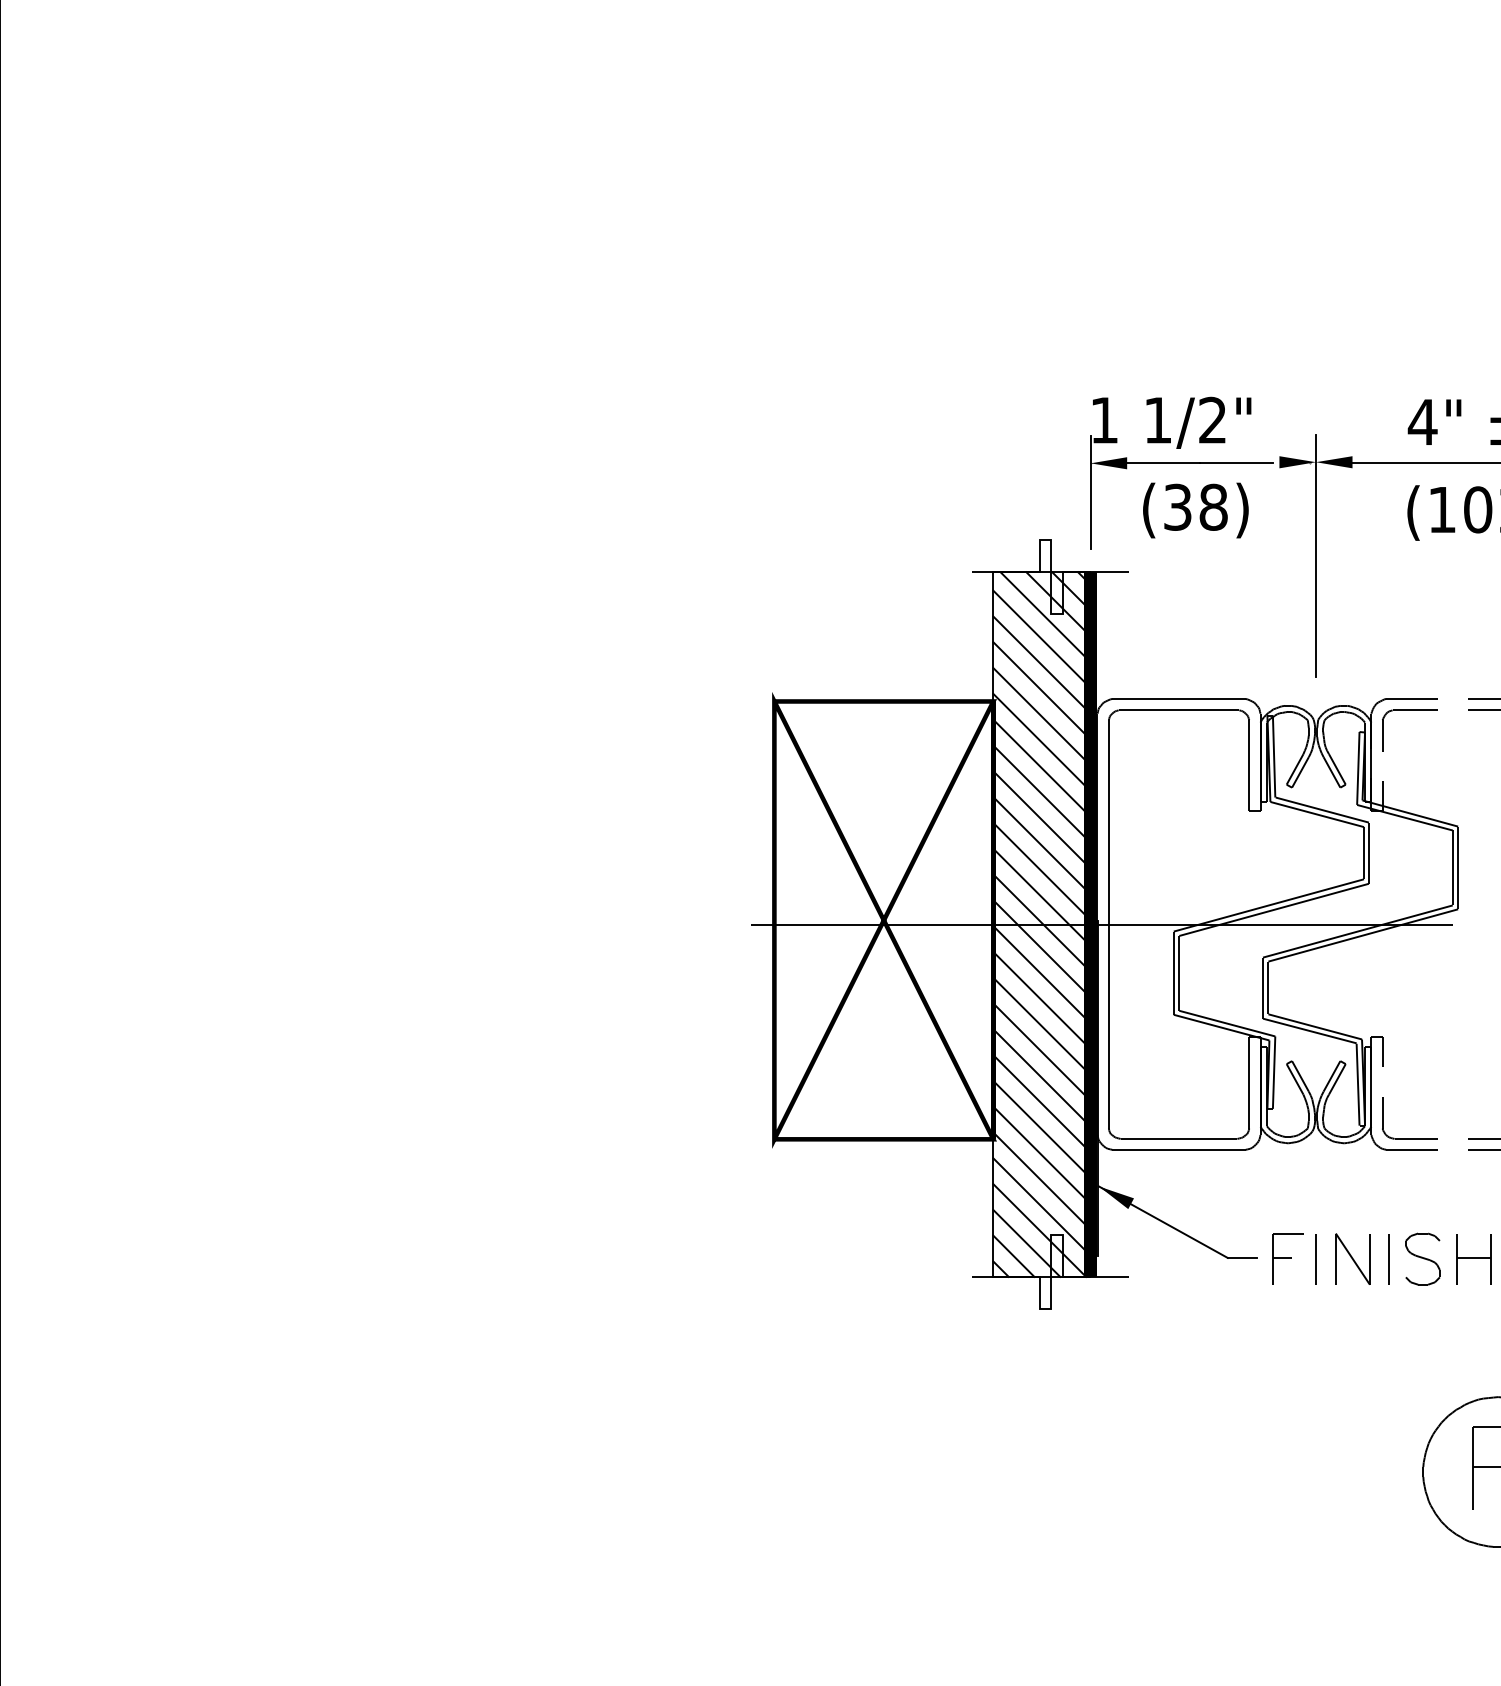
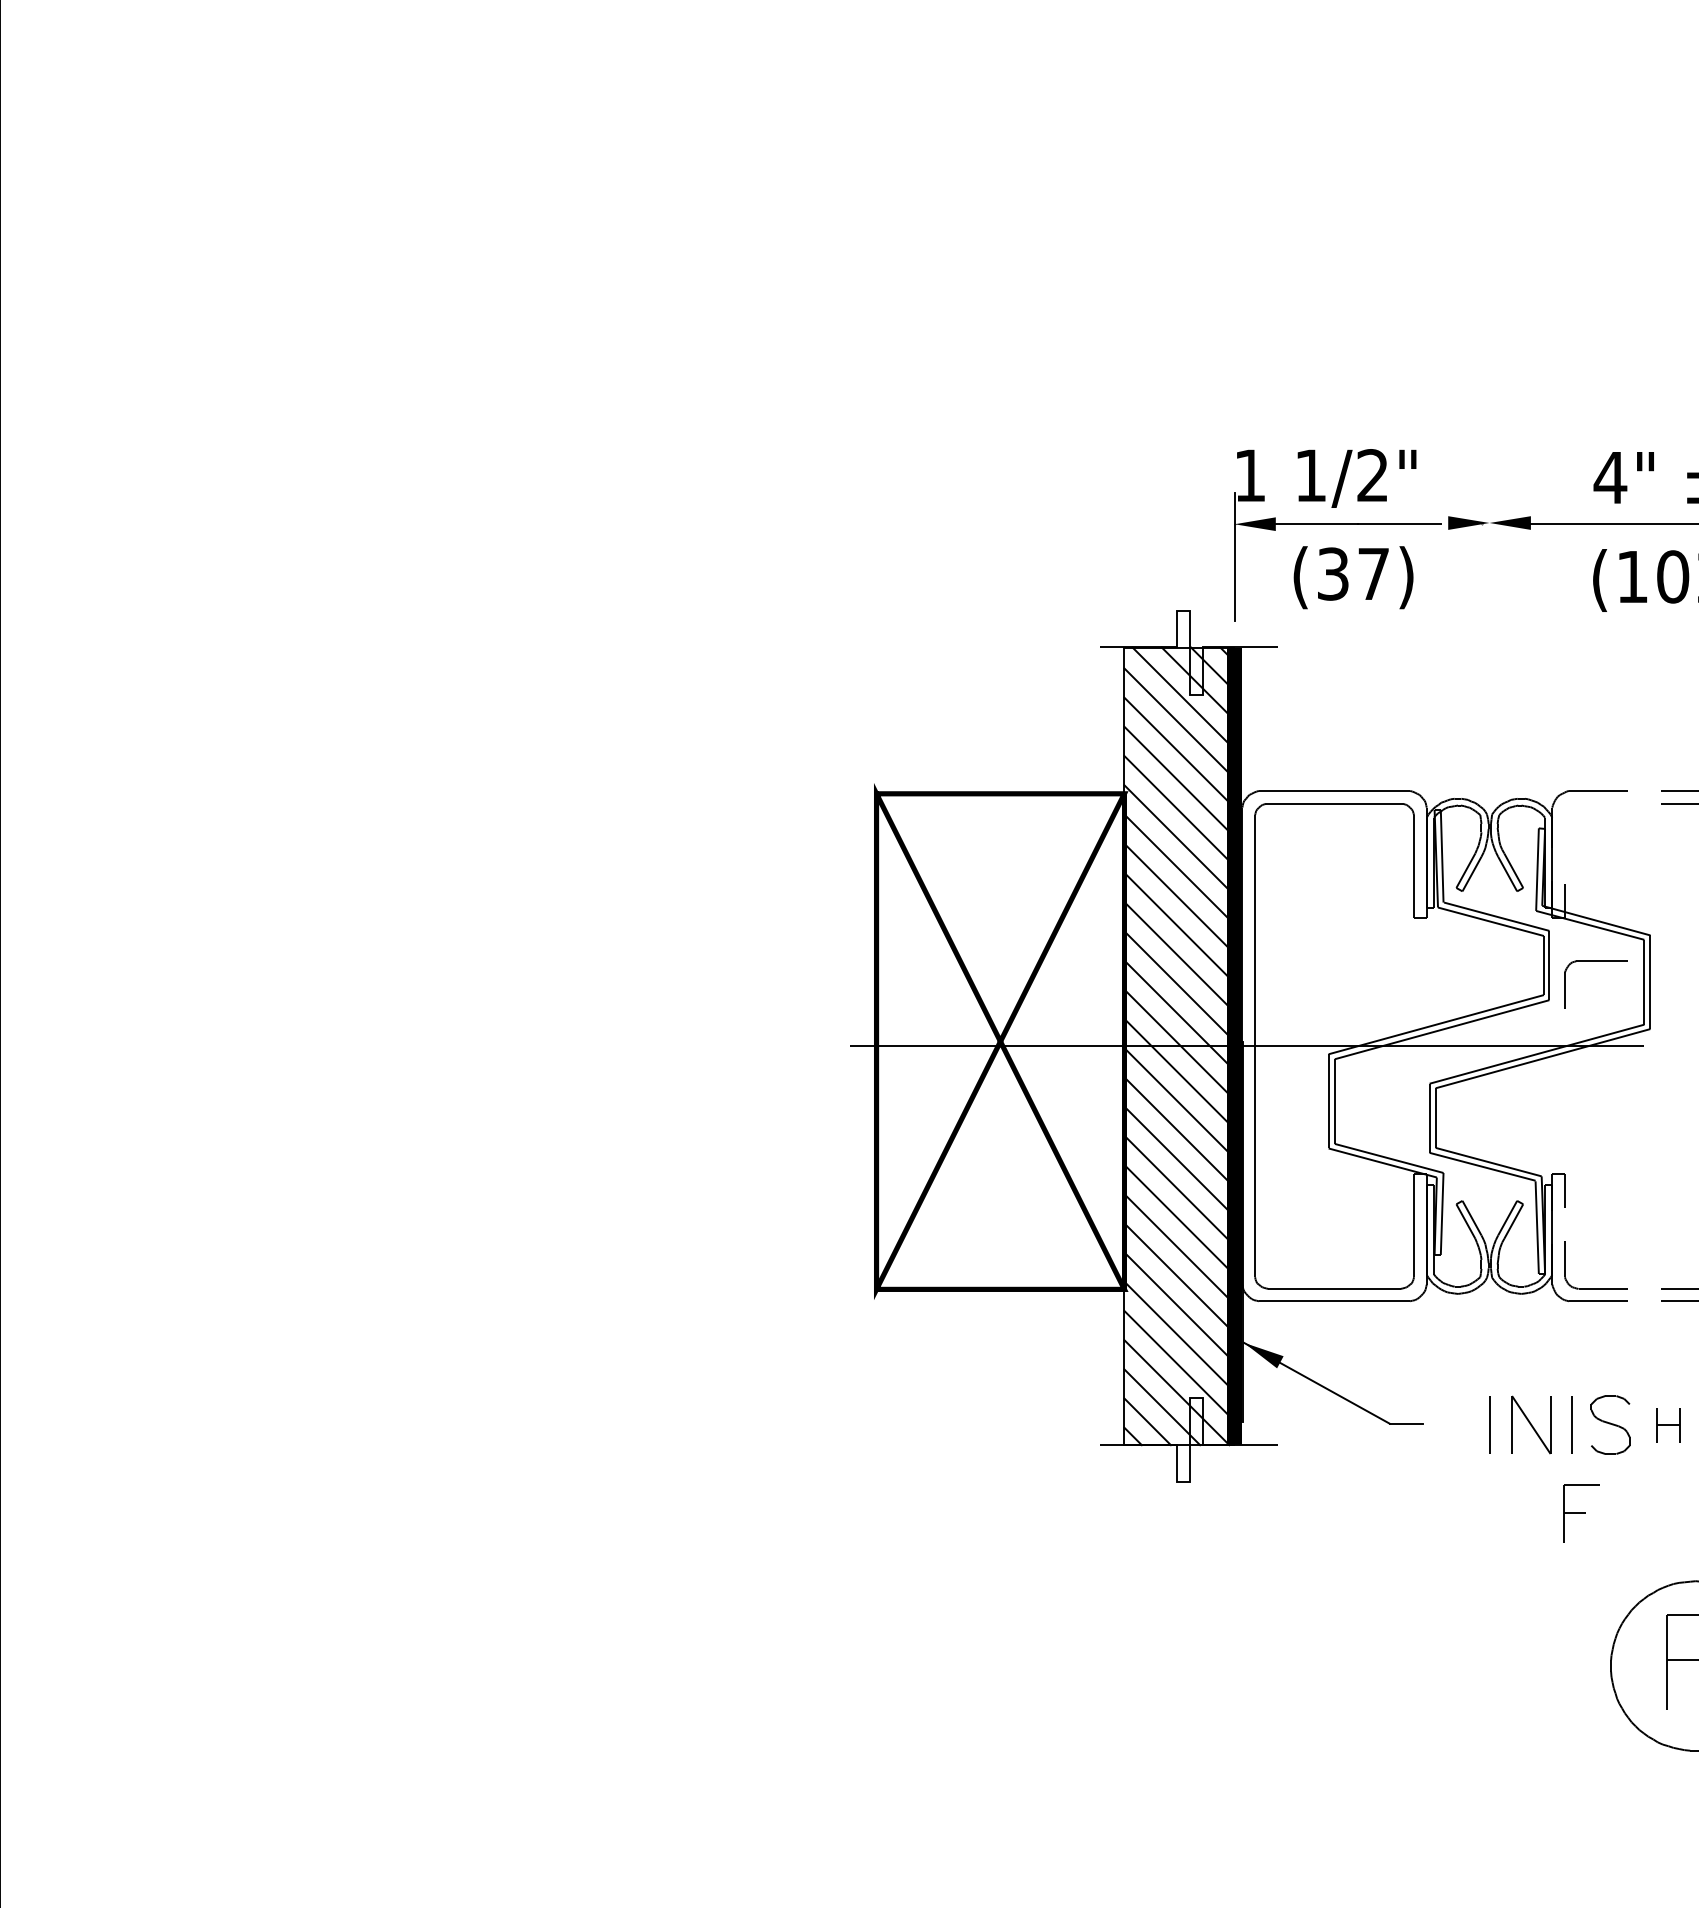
text: (1213, 506) -> (1373, 573), (38) -> (37)
line: (1315, 555) -> (1489, 628), removed
part: (1409, 710) -> (1595, 961), moved
part: (1287, 1258) -> (1580, 1513), moved
part: (1473, 1259) -> (1667, 1425), size x0.6

